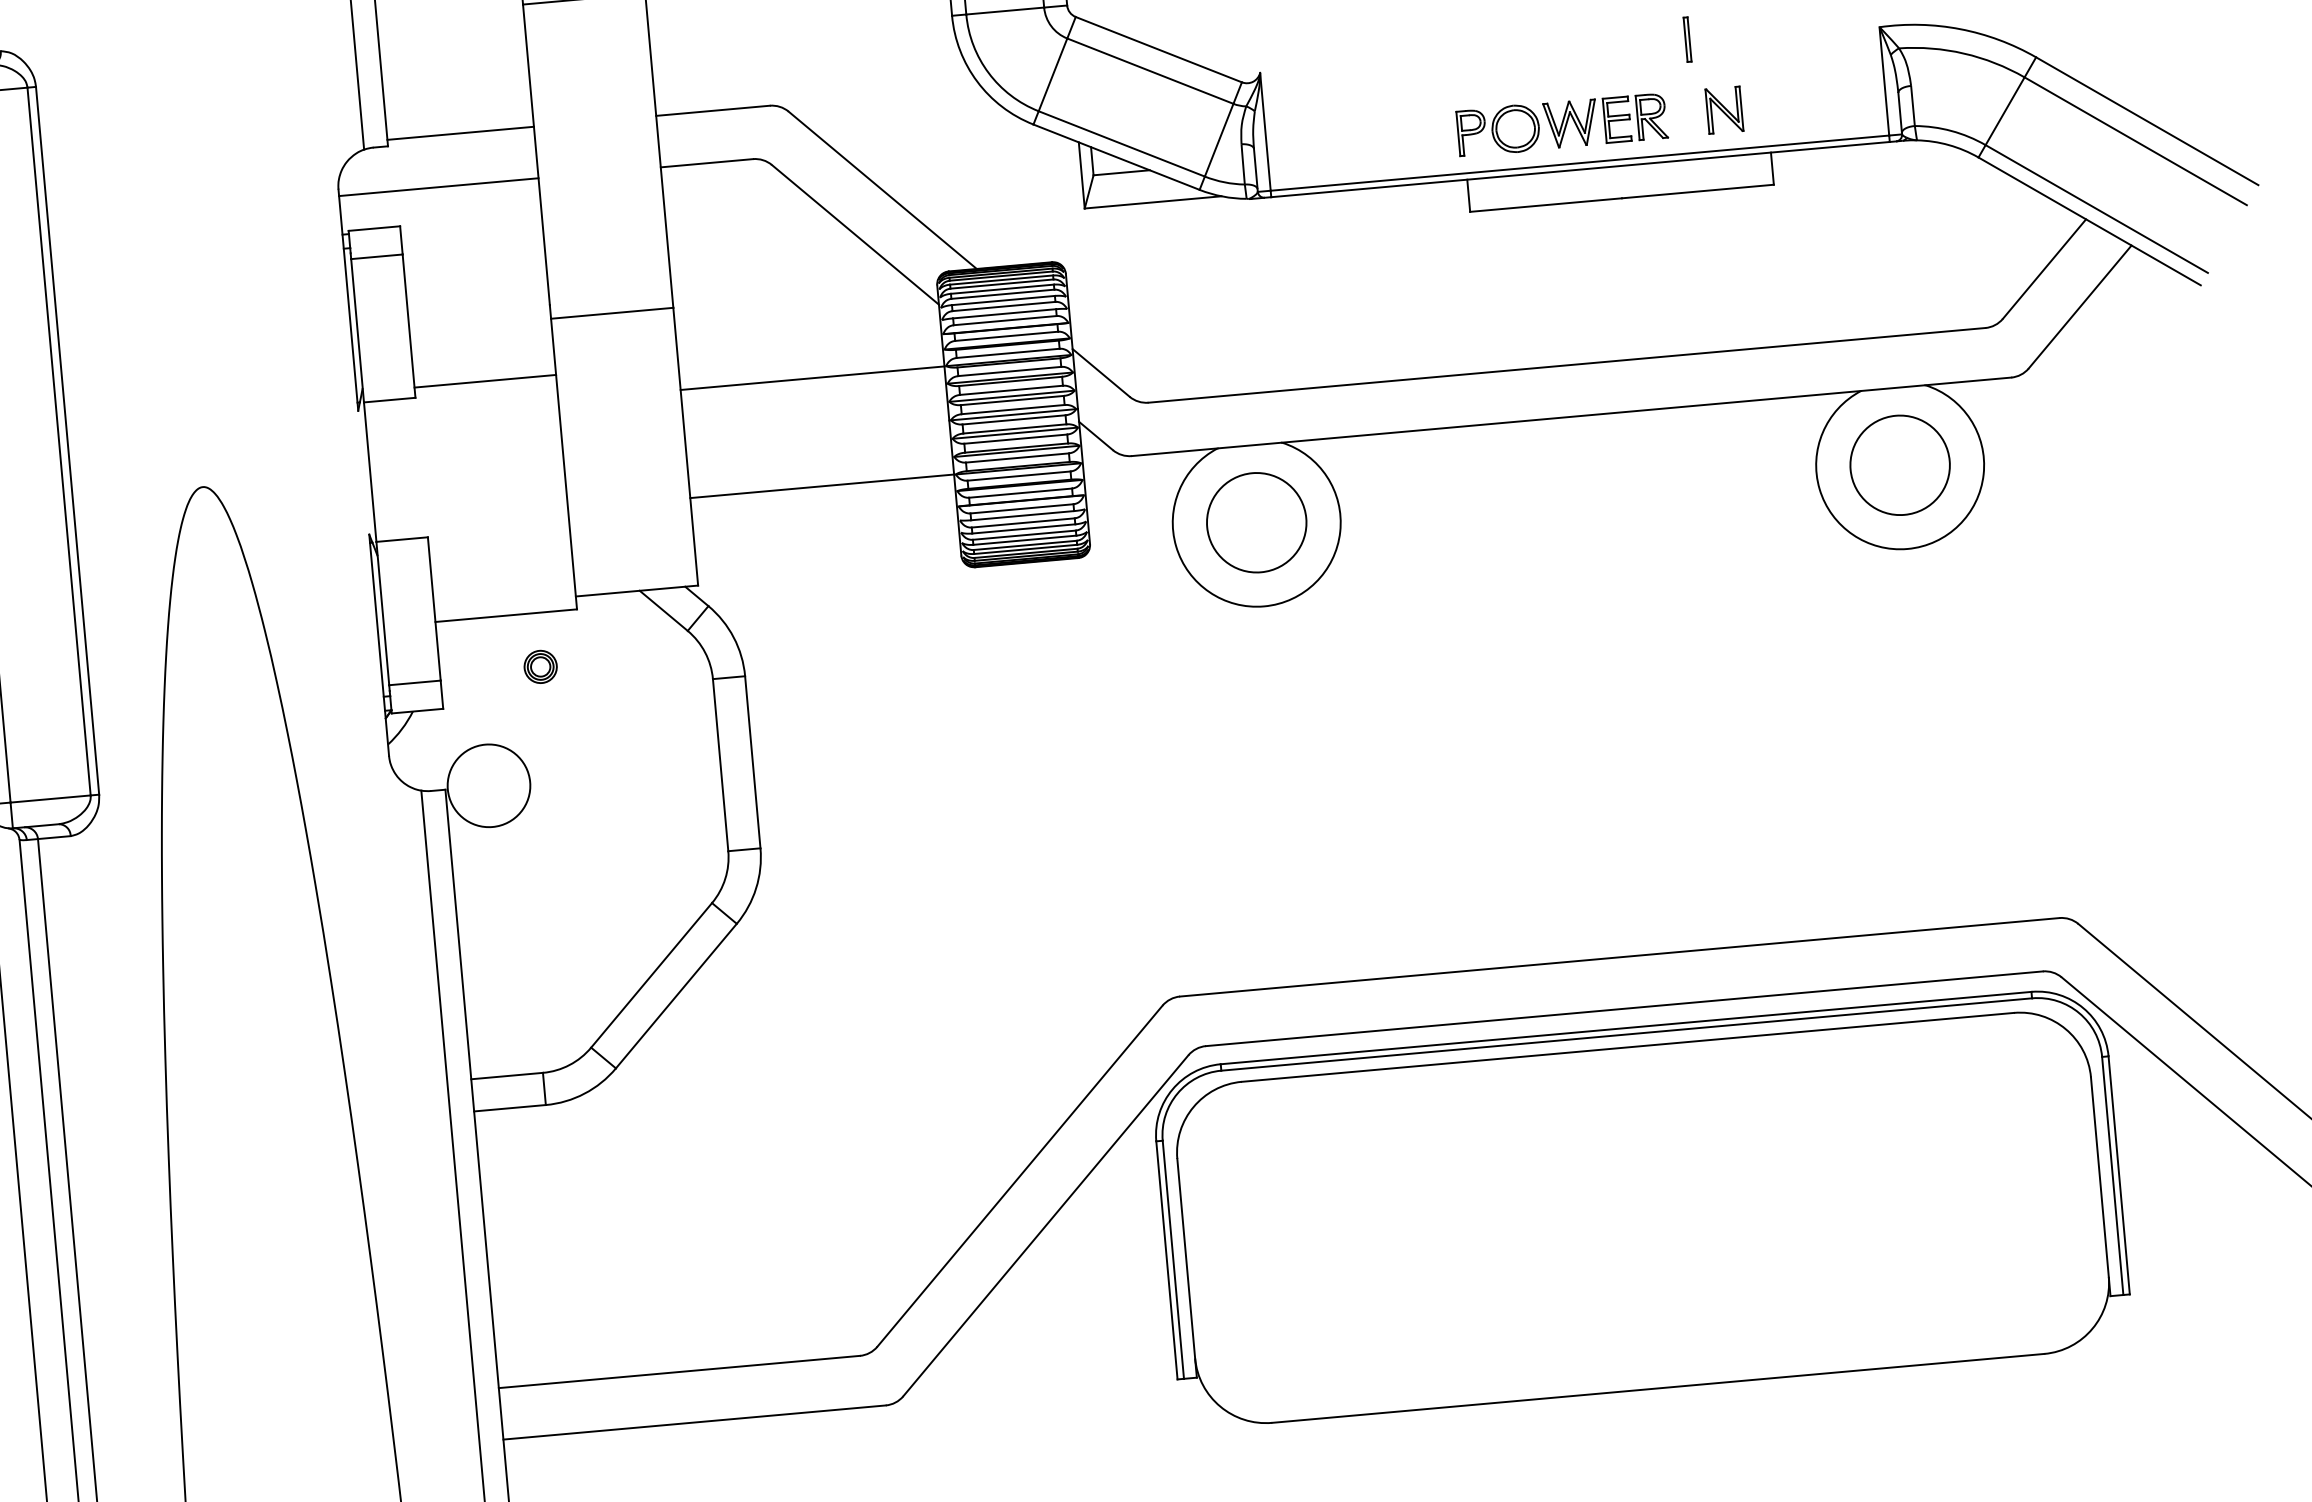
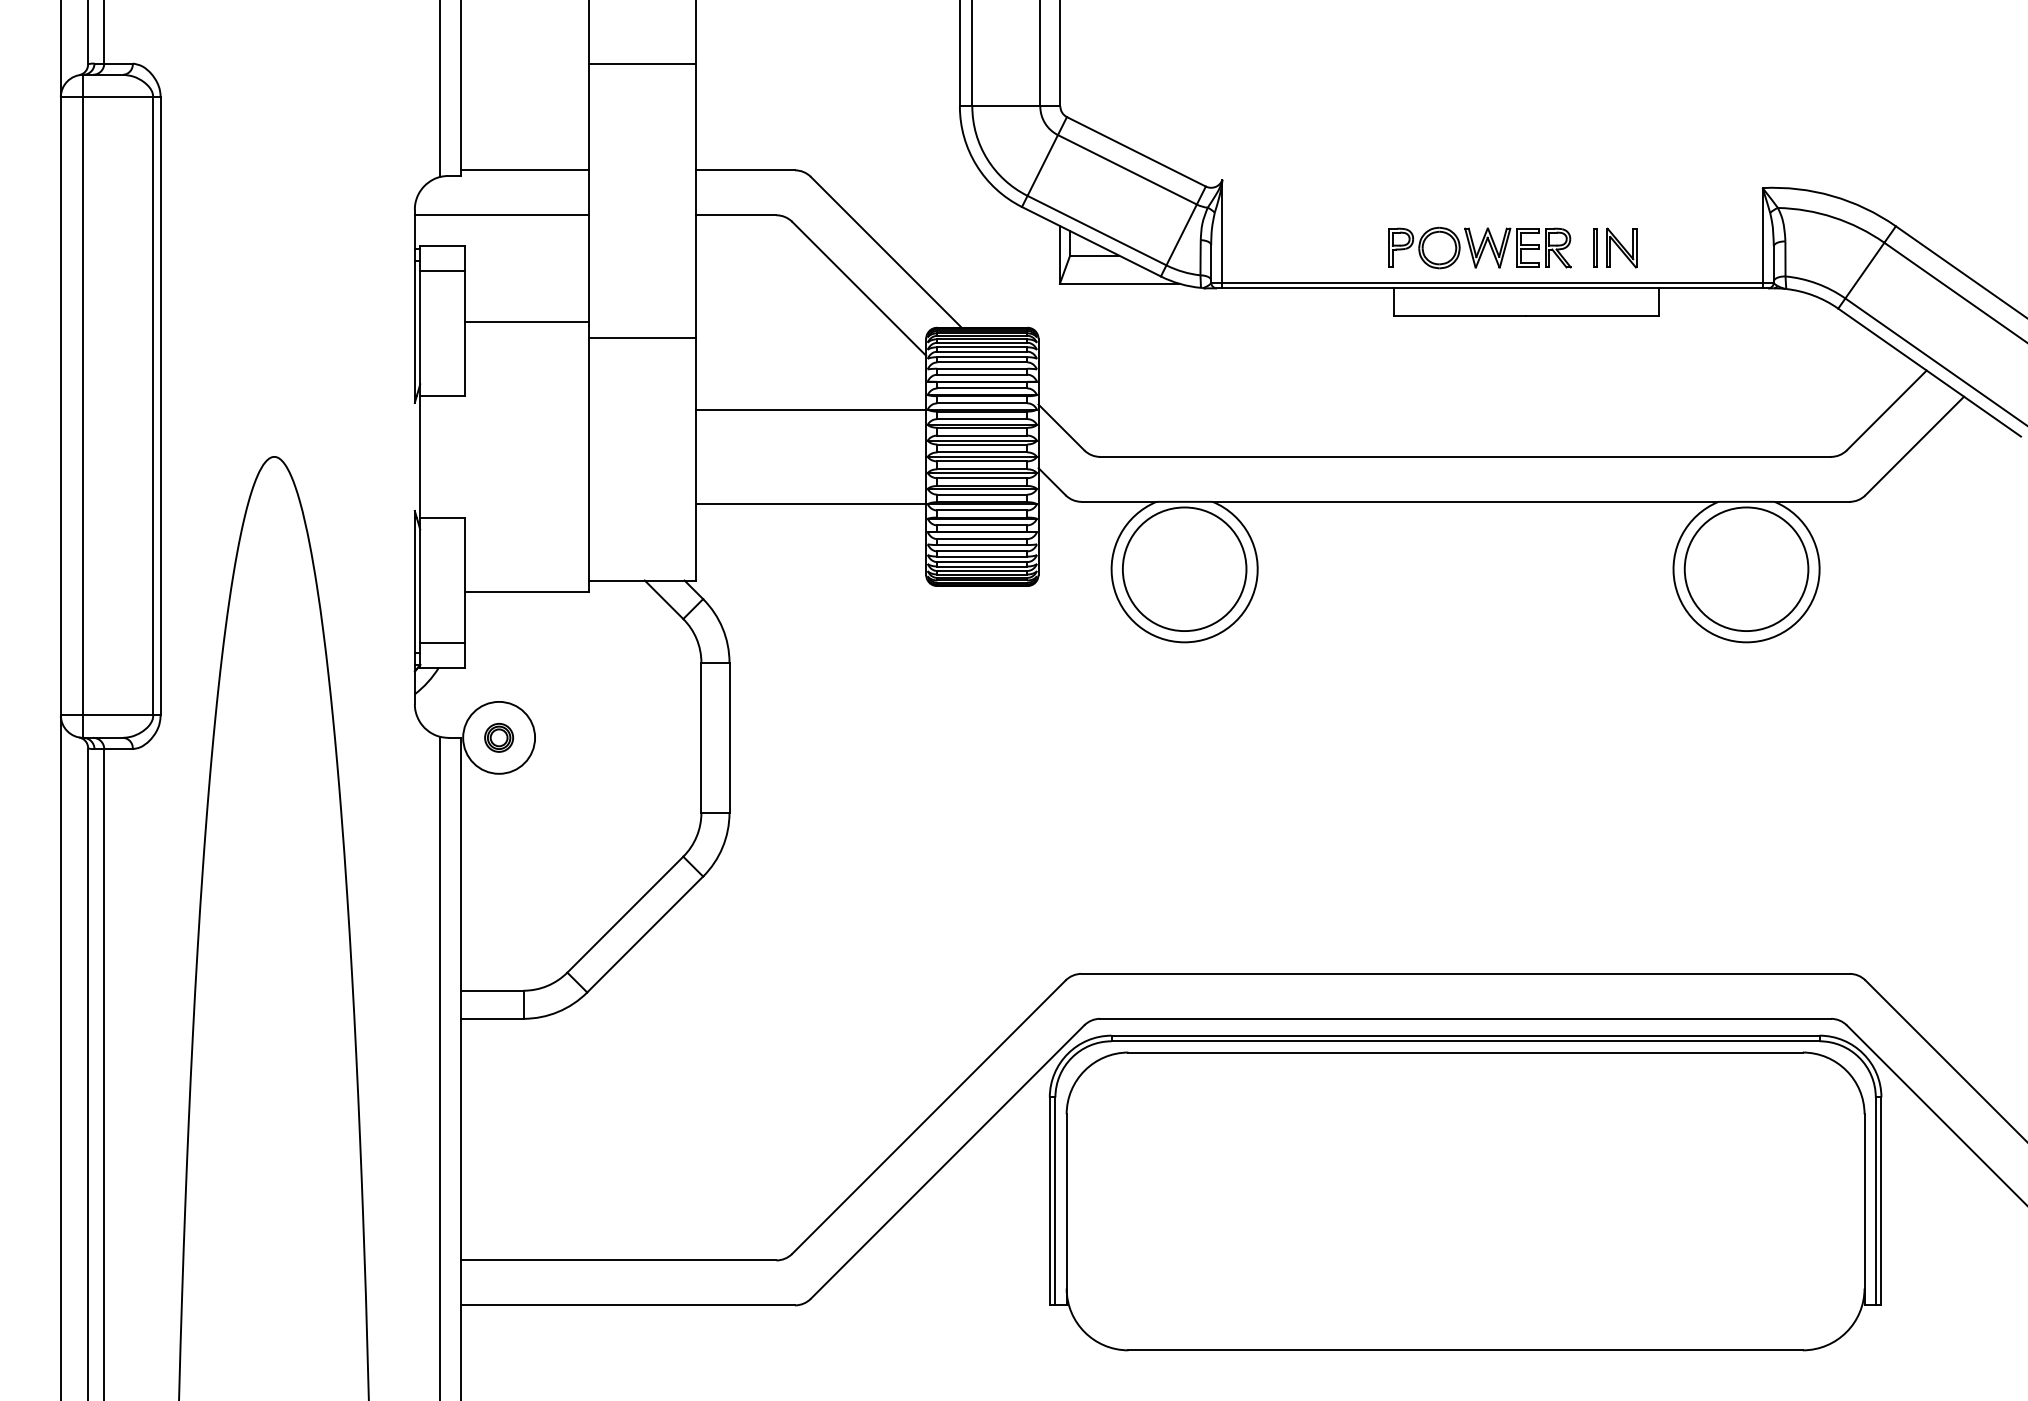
line: (1686, 39) -> (1594, 247), moved
line: (485, 381) -> (527, 322), moved
circle: (1900, 465) -> (1746, 569), size x1.43
circle: (1256, 523) -> (1184, 569), size x1.43
part: (541, 666) -> (499, 737), moved

